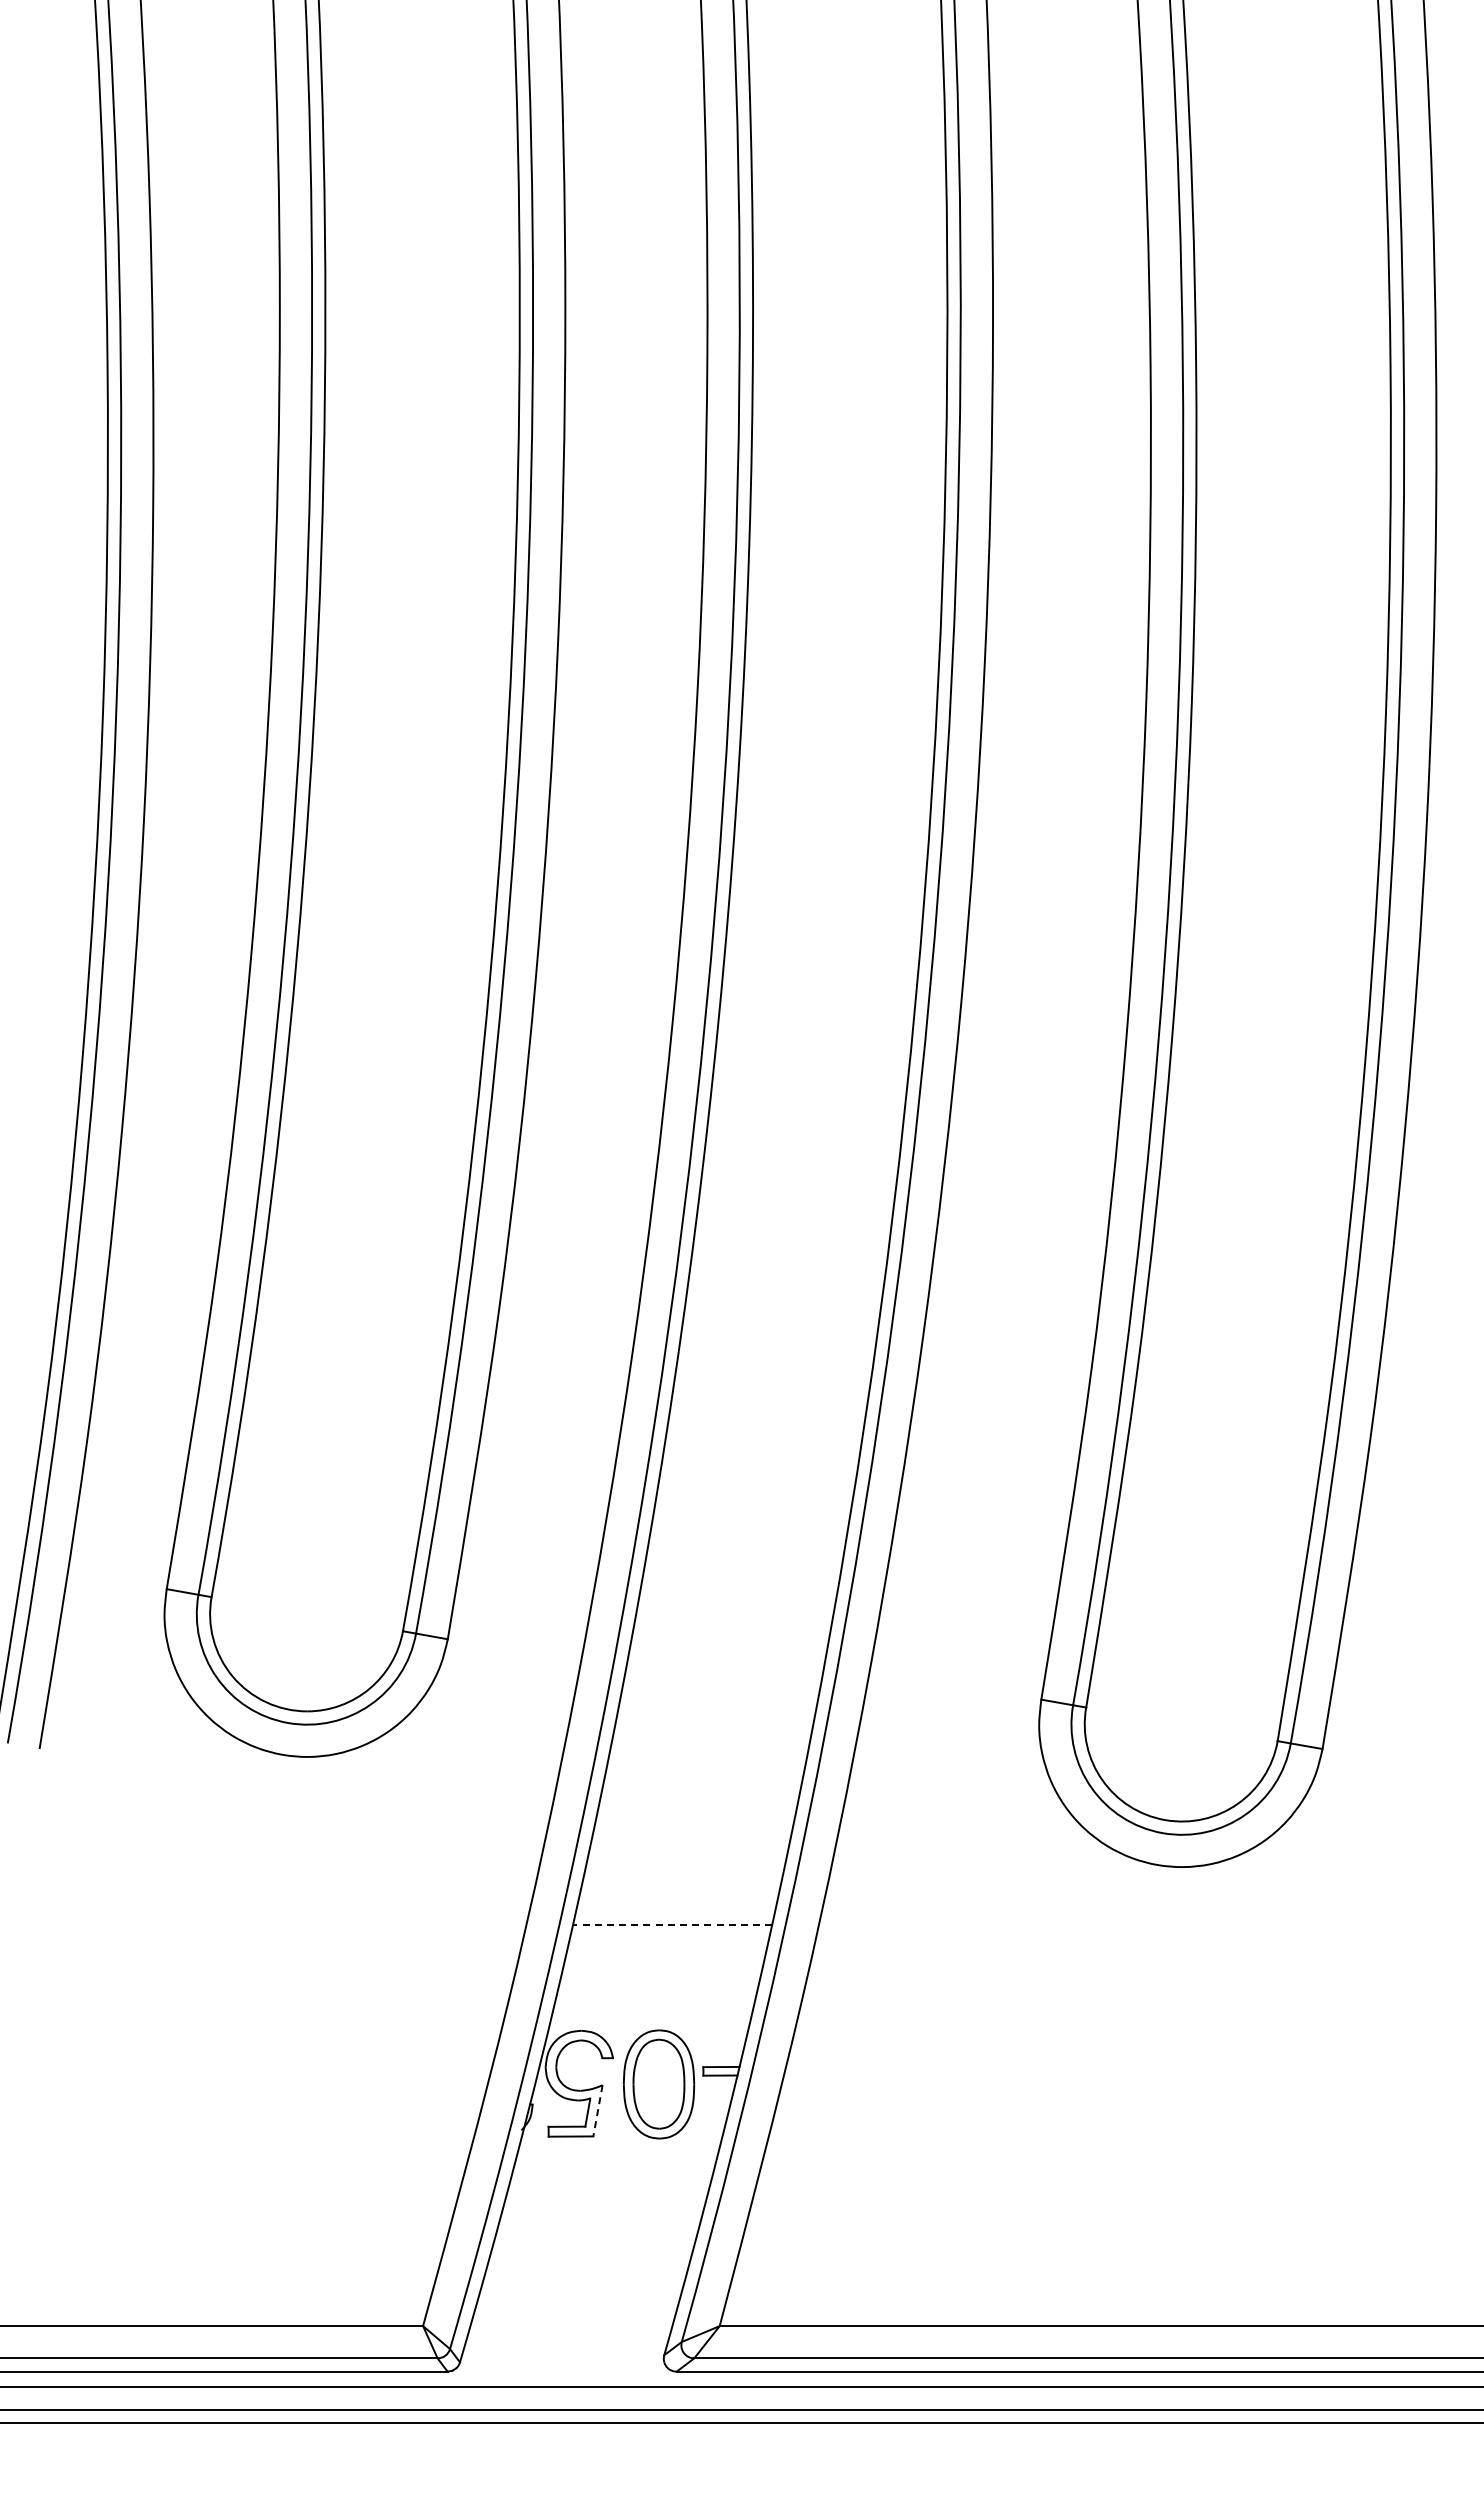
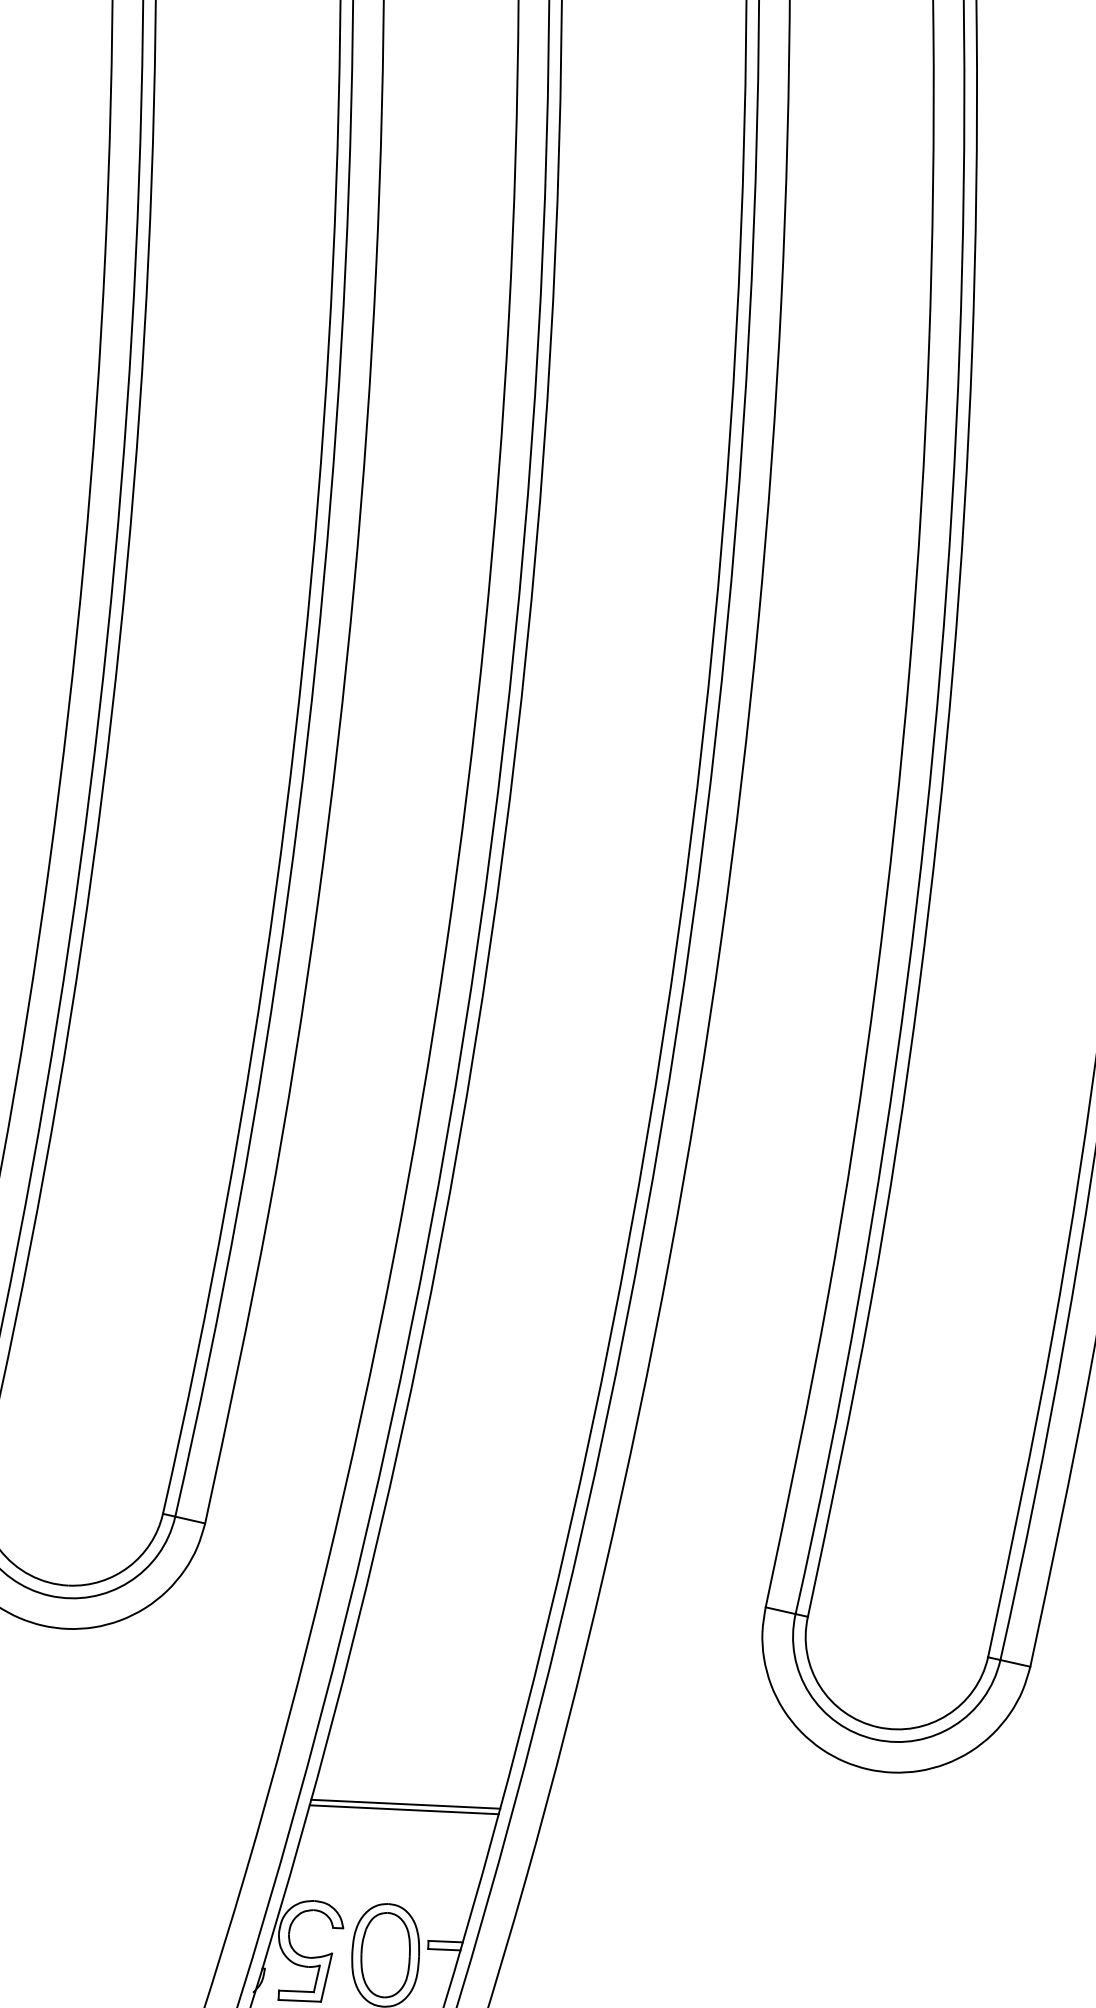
line: (672, 1924) -> (405, 1804), dashed -> solid
line: (670, 1930) -> (403, 1809), added
line: (597, 2111) -> (326, 1978), dashed -> solid

